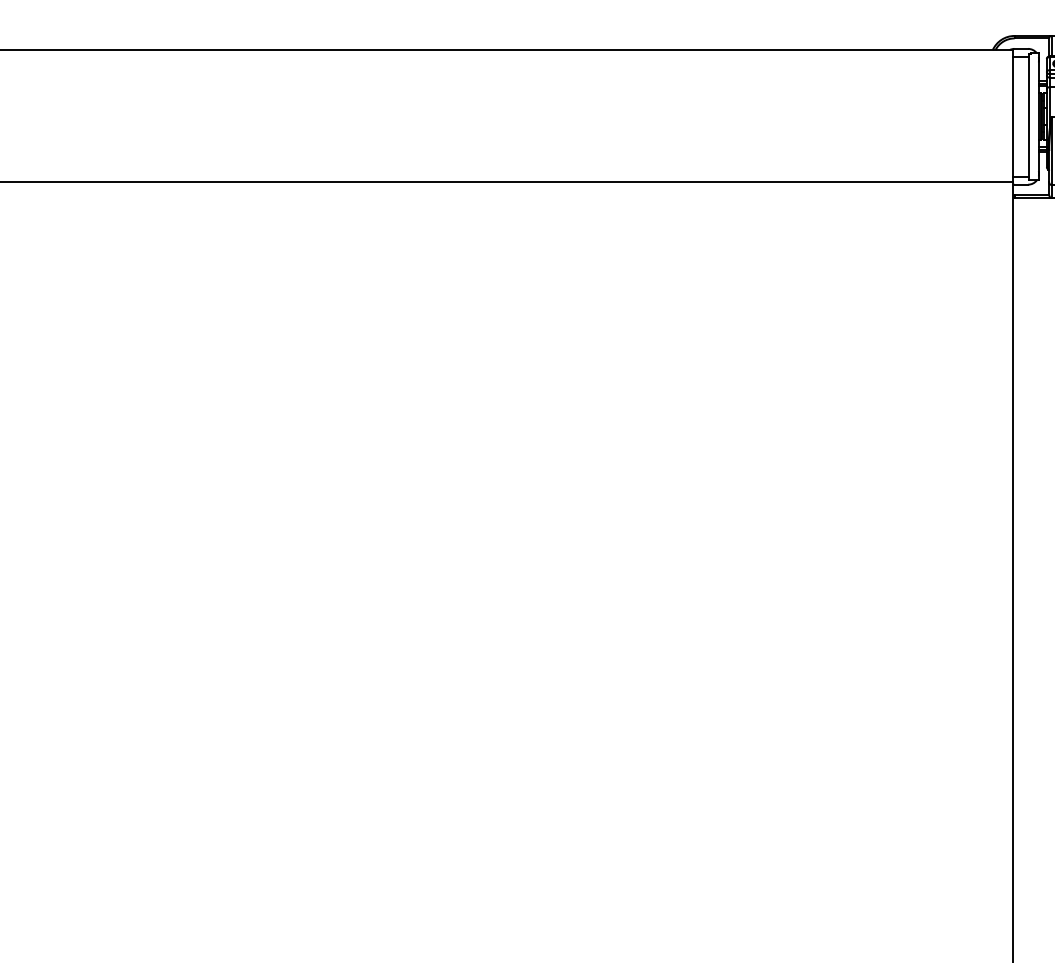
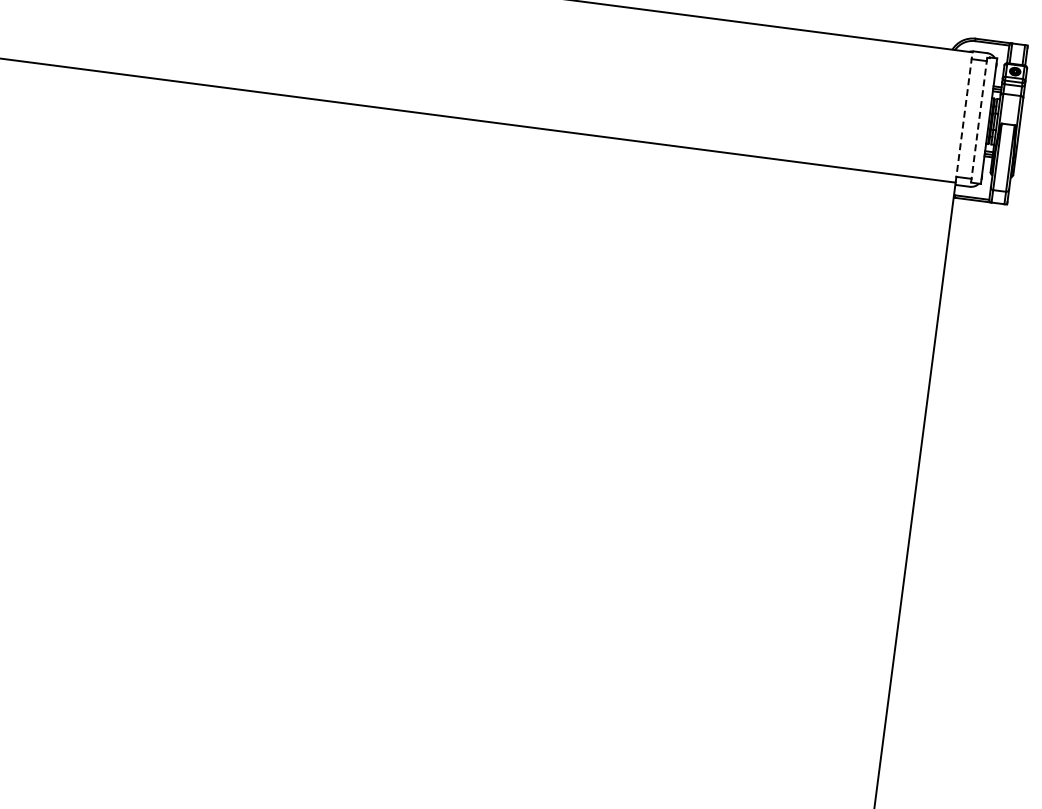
line: (1013, 115) -> (964, 116), solid -> dashed
line: (1028, 117) -> (978, 120), solid -> dashed

